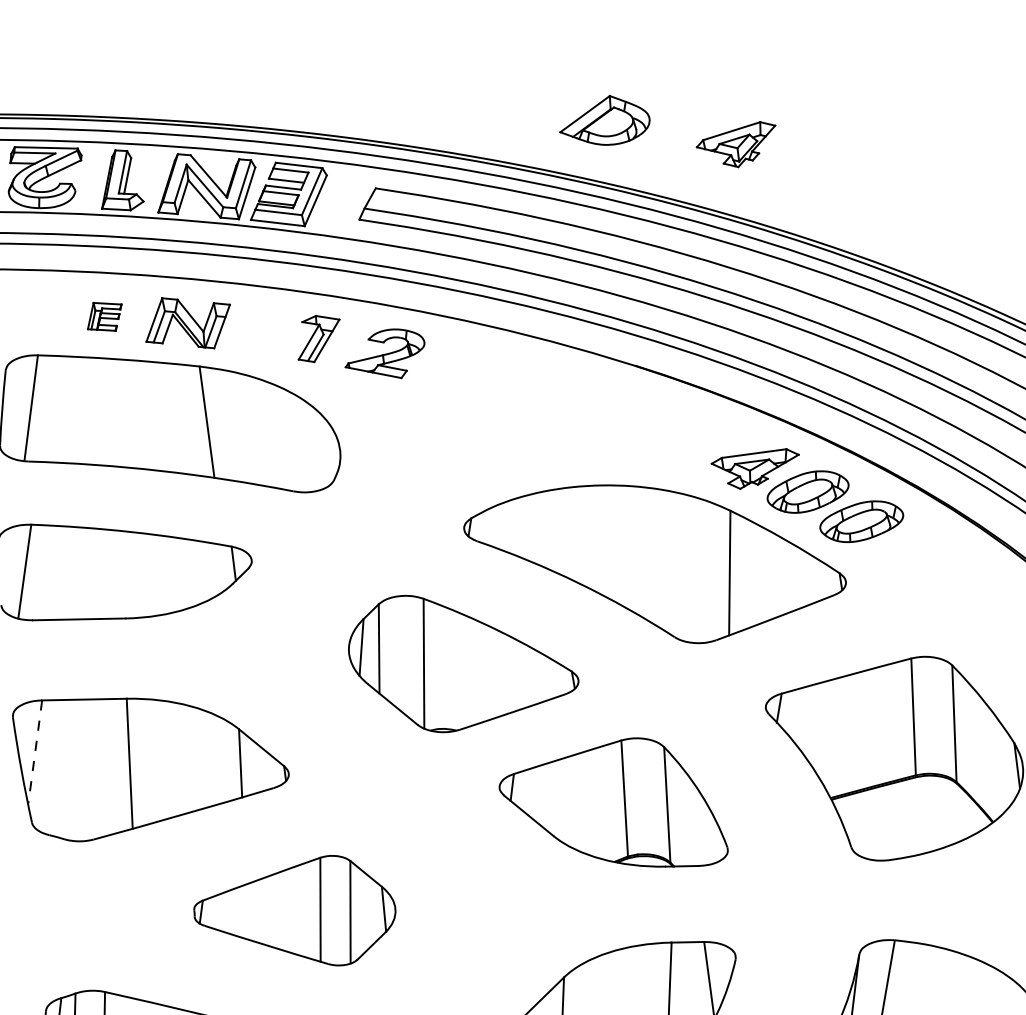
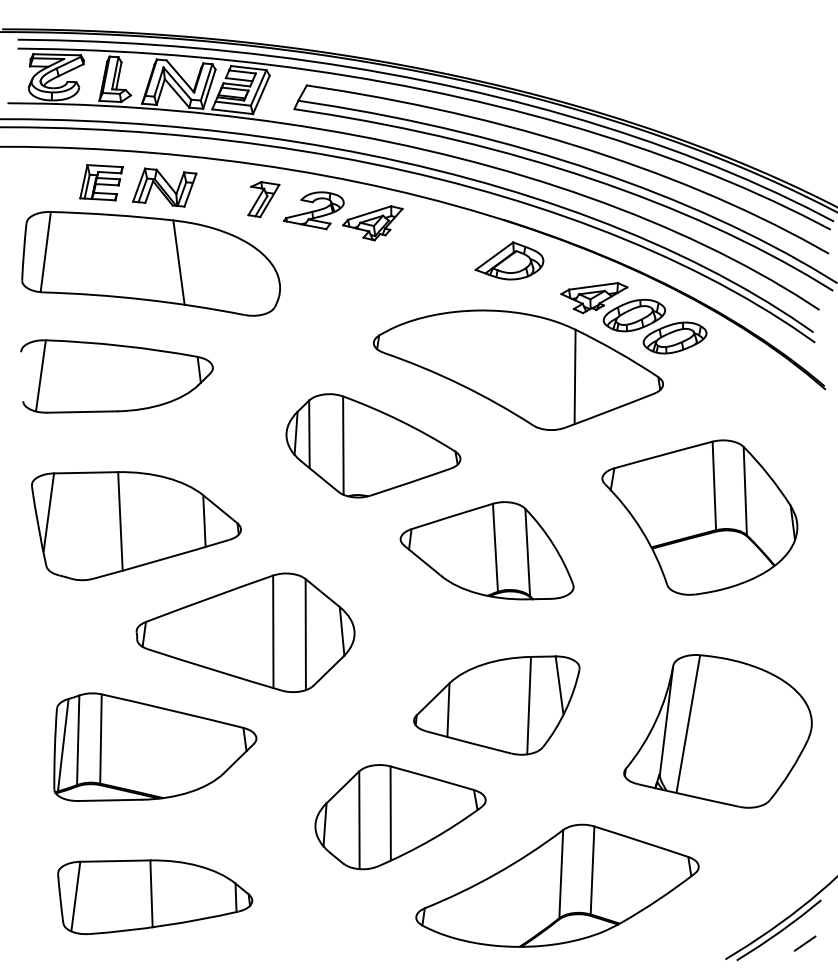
part: (604, 119) -> (509, 260), moved
part: (735, 144) -> (372, 223), moved
part: (104, 316) -> (101, 182), size x1.67
line: (34, 751) -> (48, 512), dashed -> solid
part: (294, 910) -> (245, 632), size x1.43

